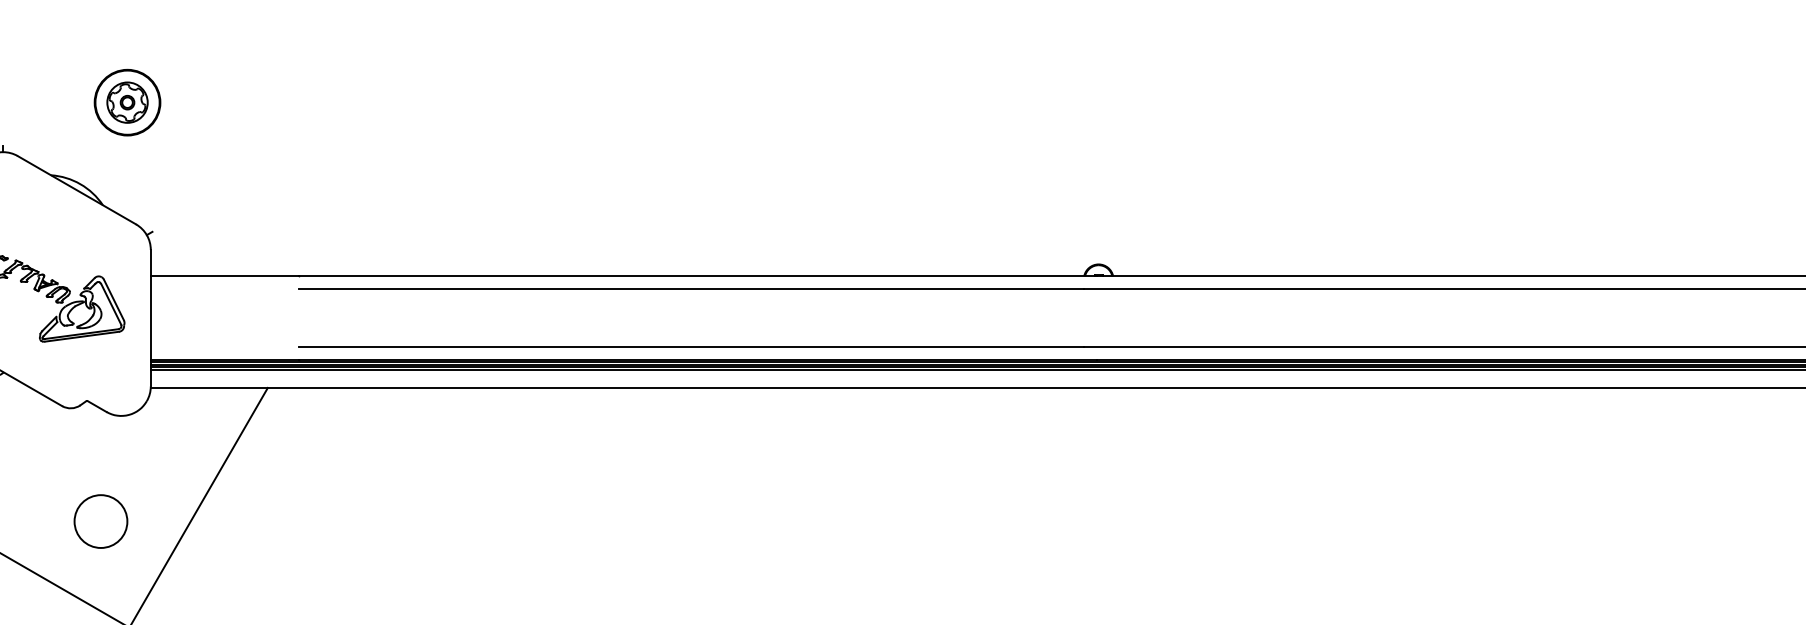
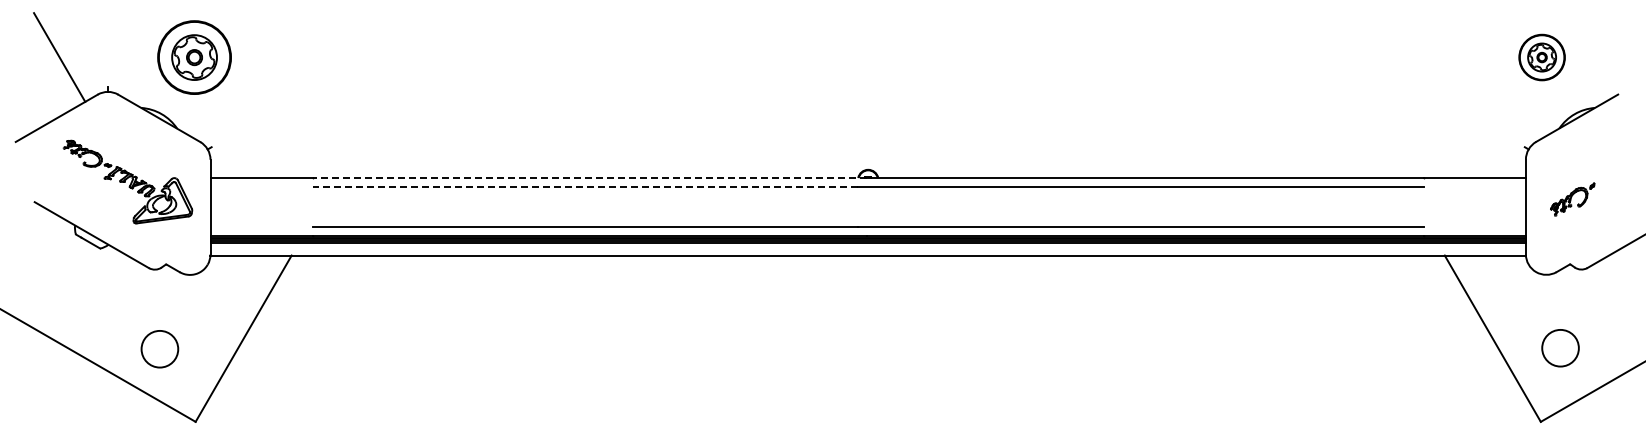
part: (126, 102) -> (193, 57), size x1.6
line: (696, 275) -> (589, 177), solid -> dashed
line: (689, 289) -> (584, 187), solid -> dashed
circle: (100, 521) -> (159, 349), moved

